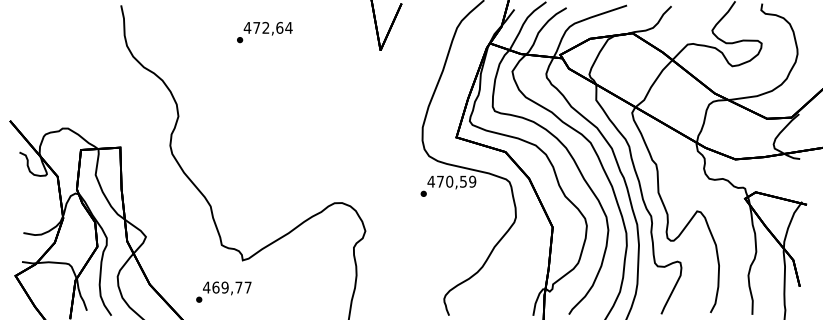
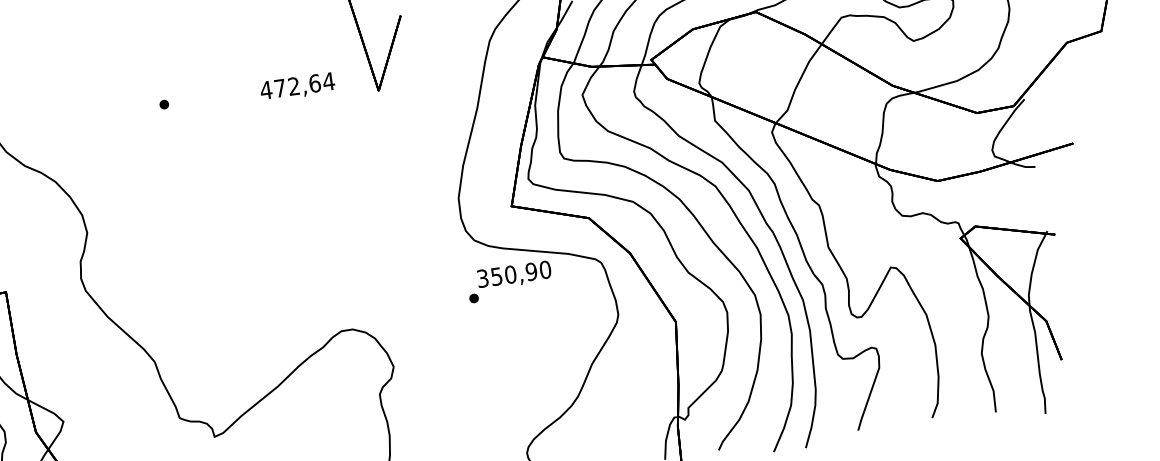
text: (267, 28) -> (296, 86), moved
text: (451, 181) -> (513, 273), 470,59 -> 350,90

